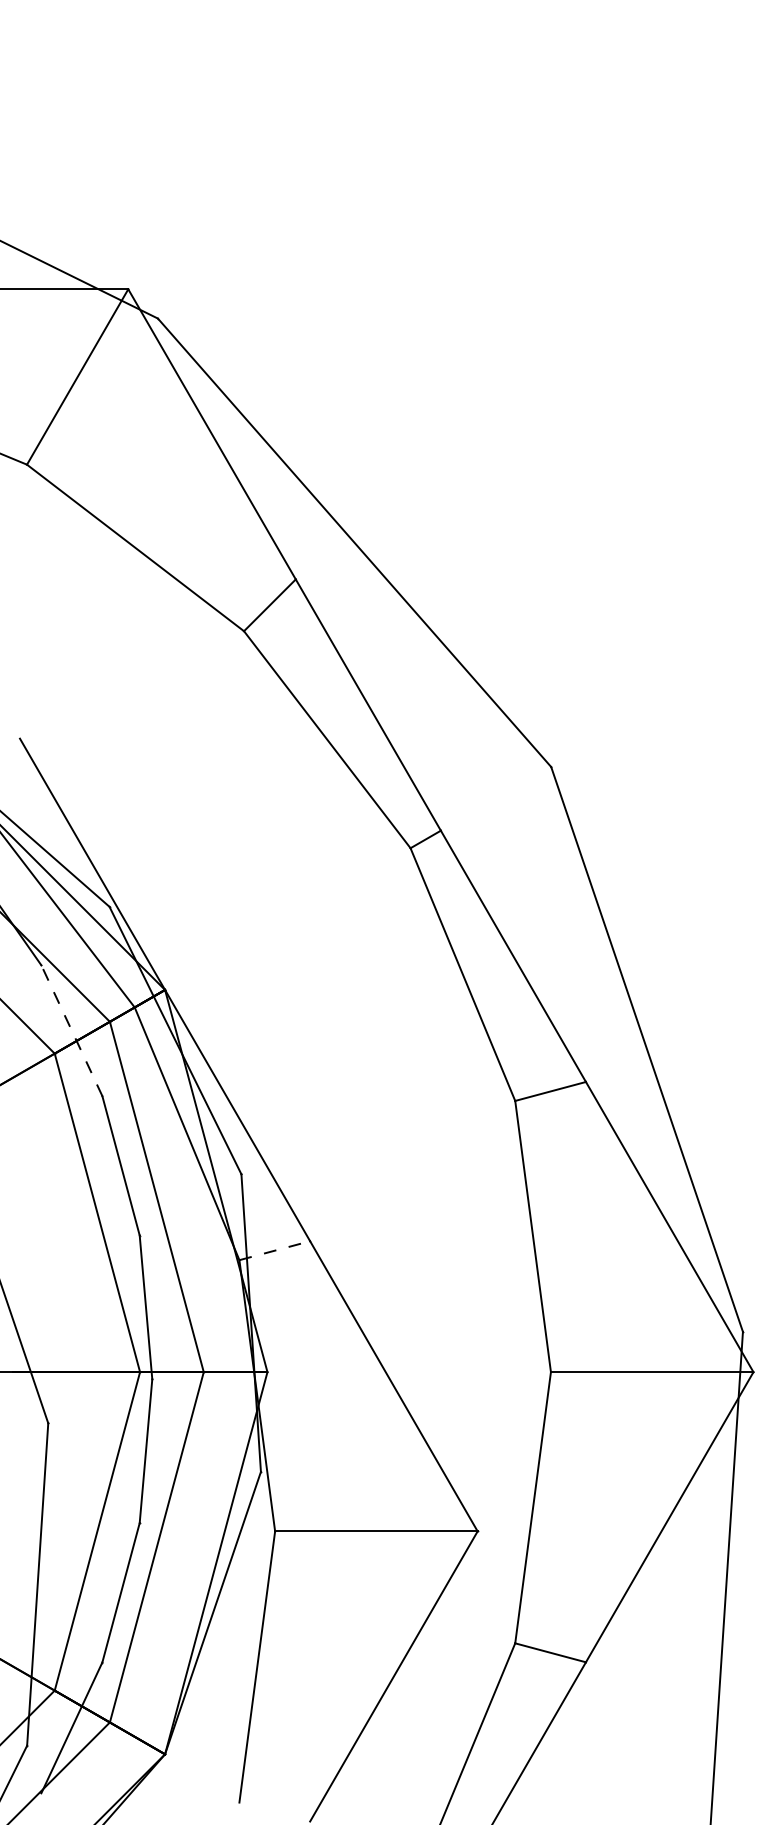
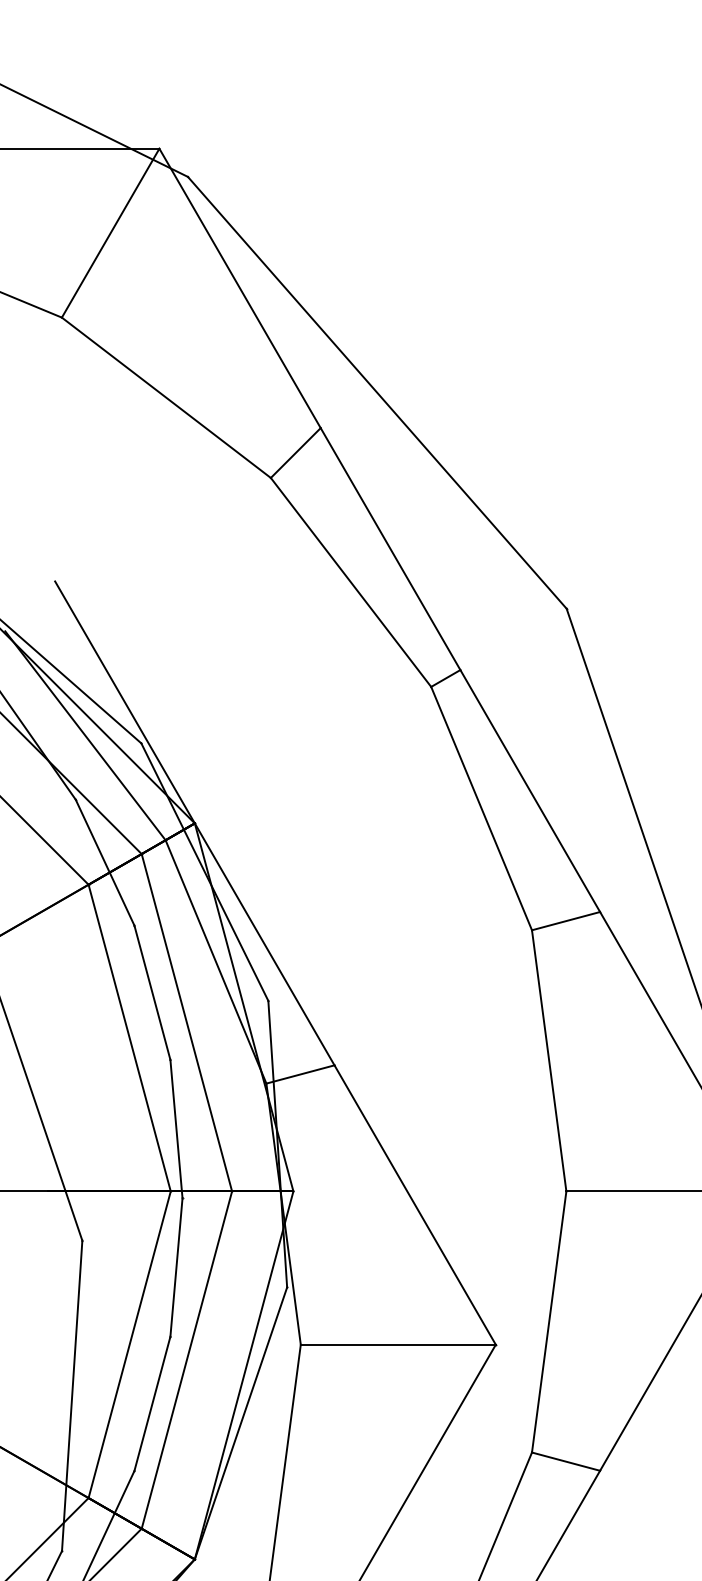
line: (71, 1030) -> (104, 862), dashed -> solid
line: (274, 1250) -> (300, 1074), dashed -> solid

